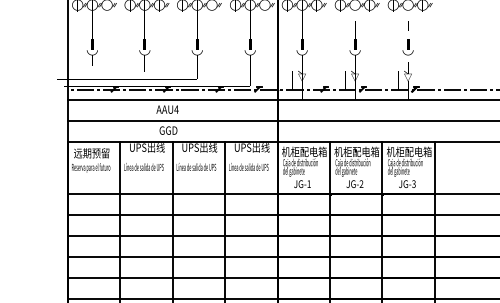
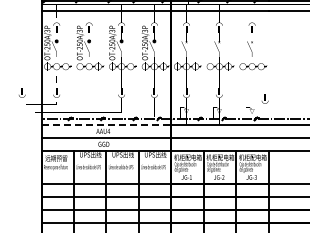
text: (145, 46) -> (22, 92), moved
text: (407, 46) -> (264, 98), moved
line: (172, 100) -> (106, 125), solid -> dashed

